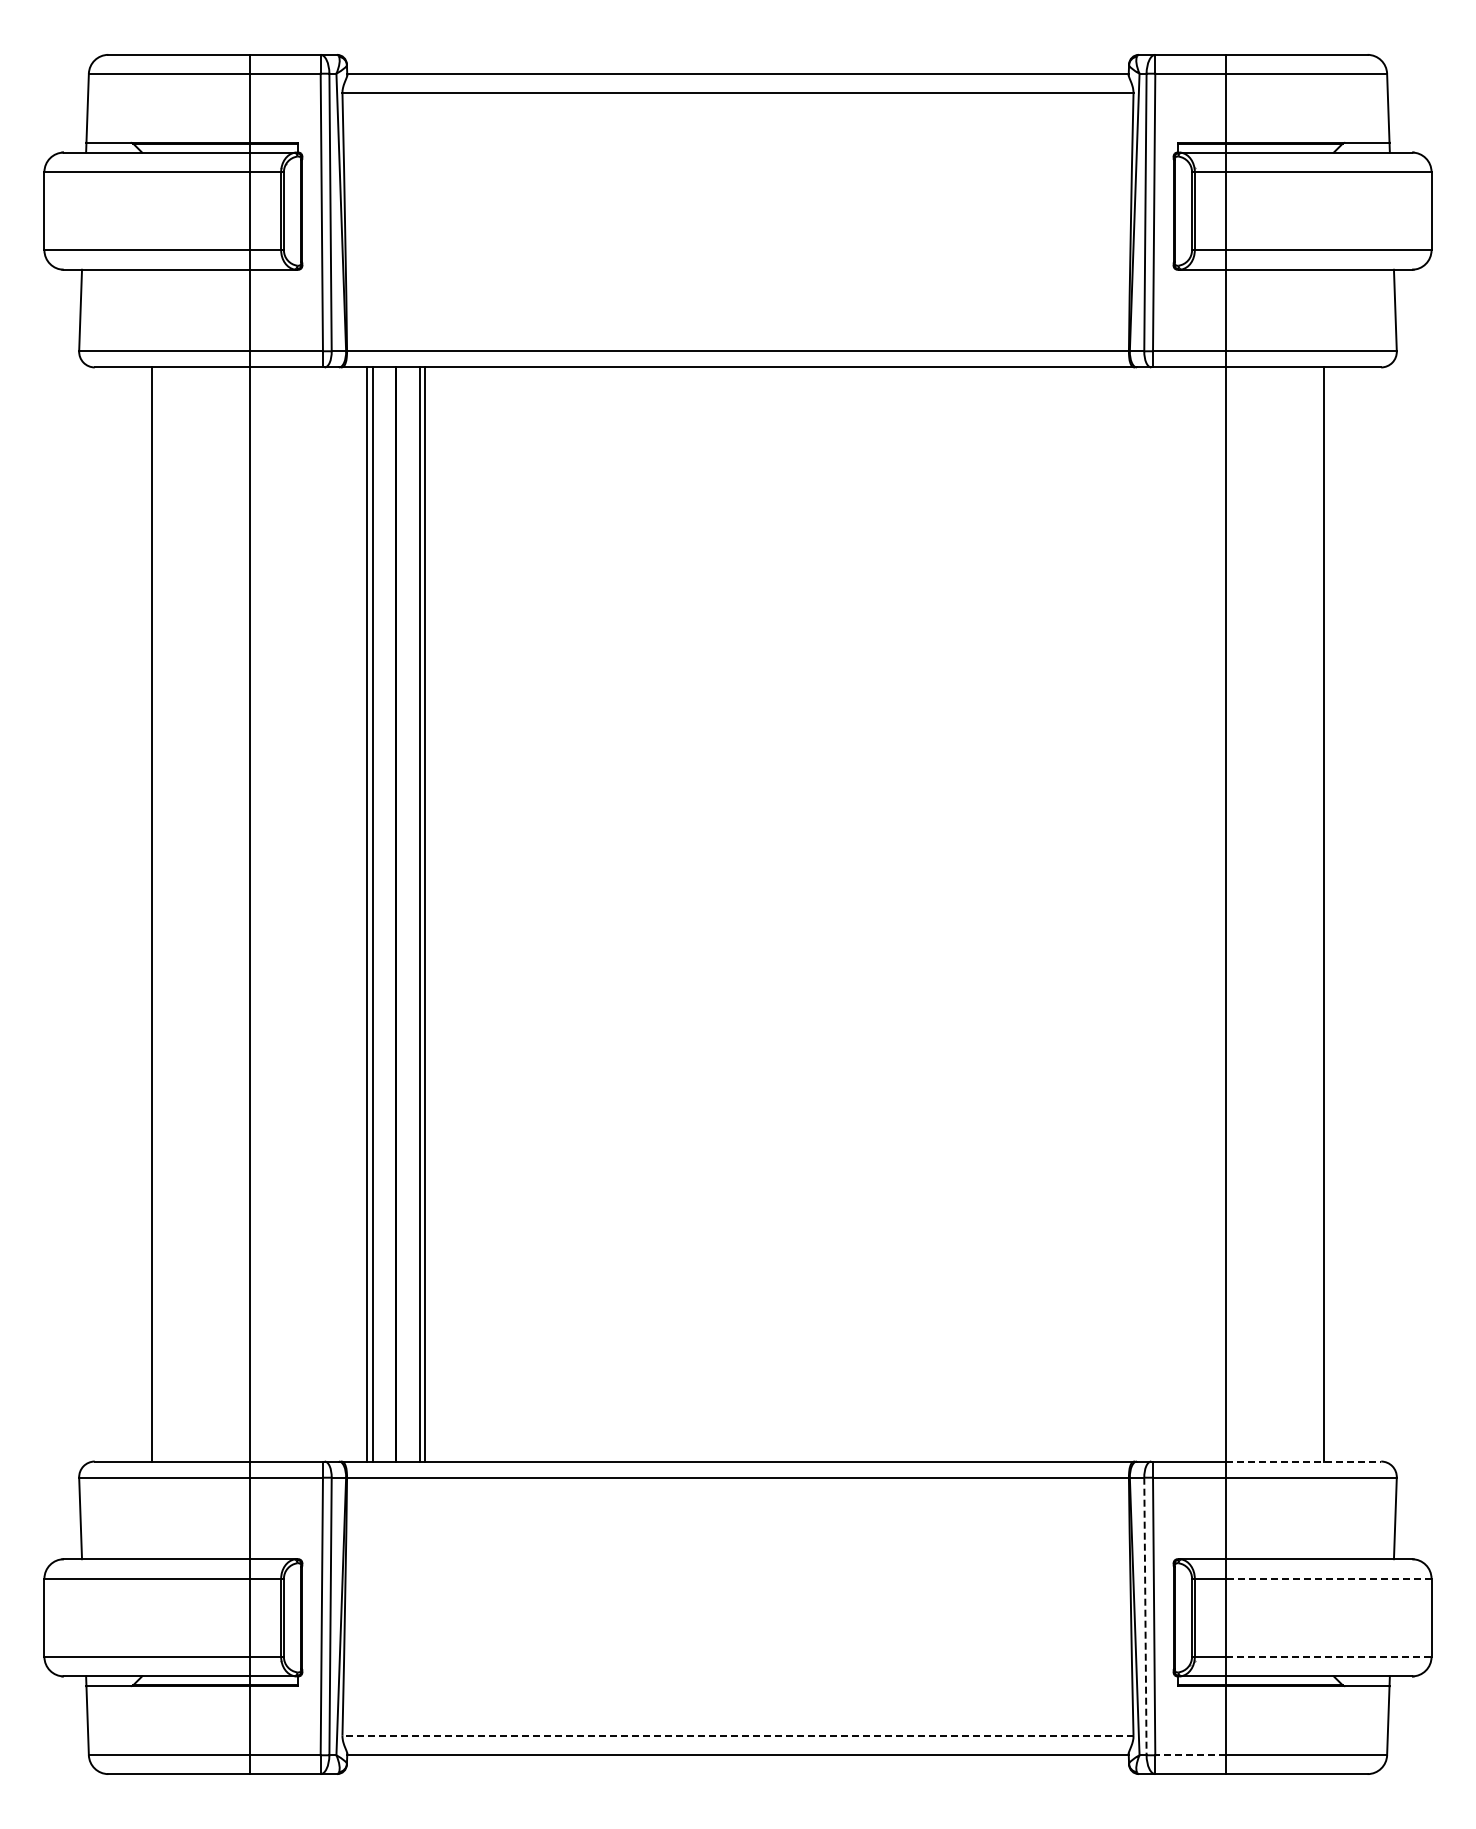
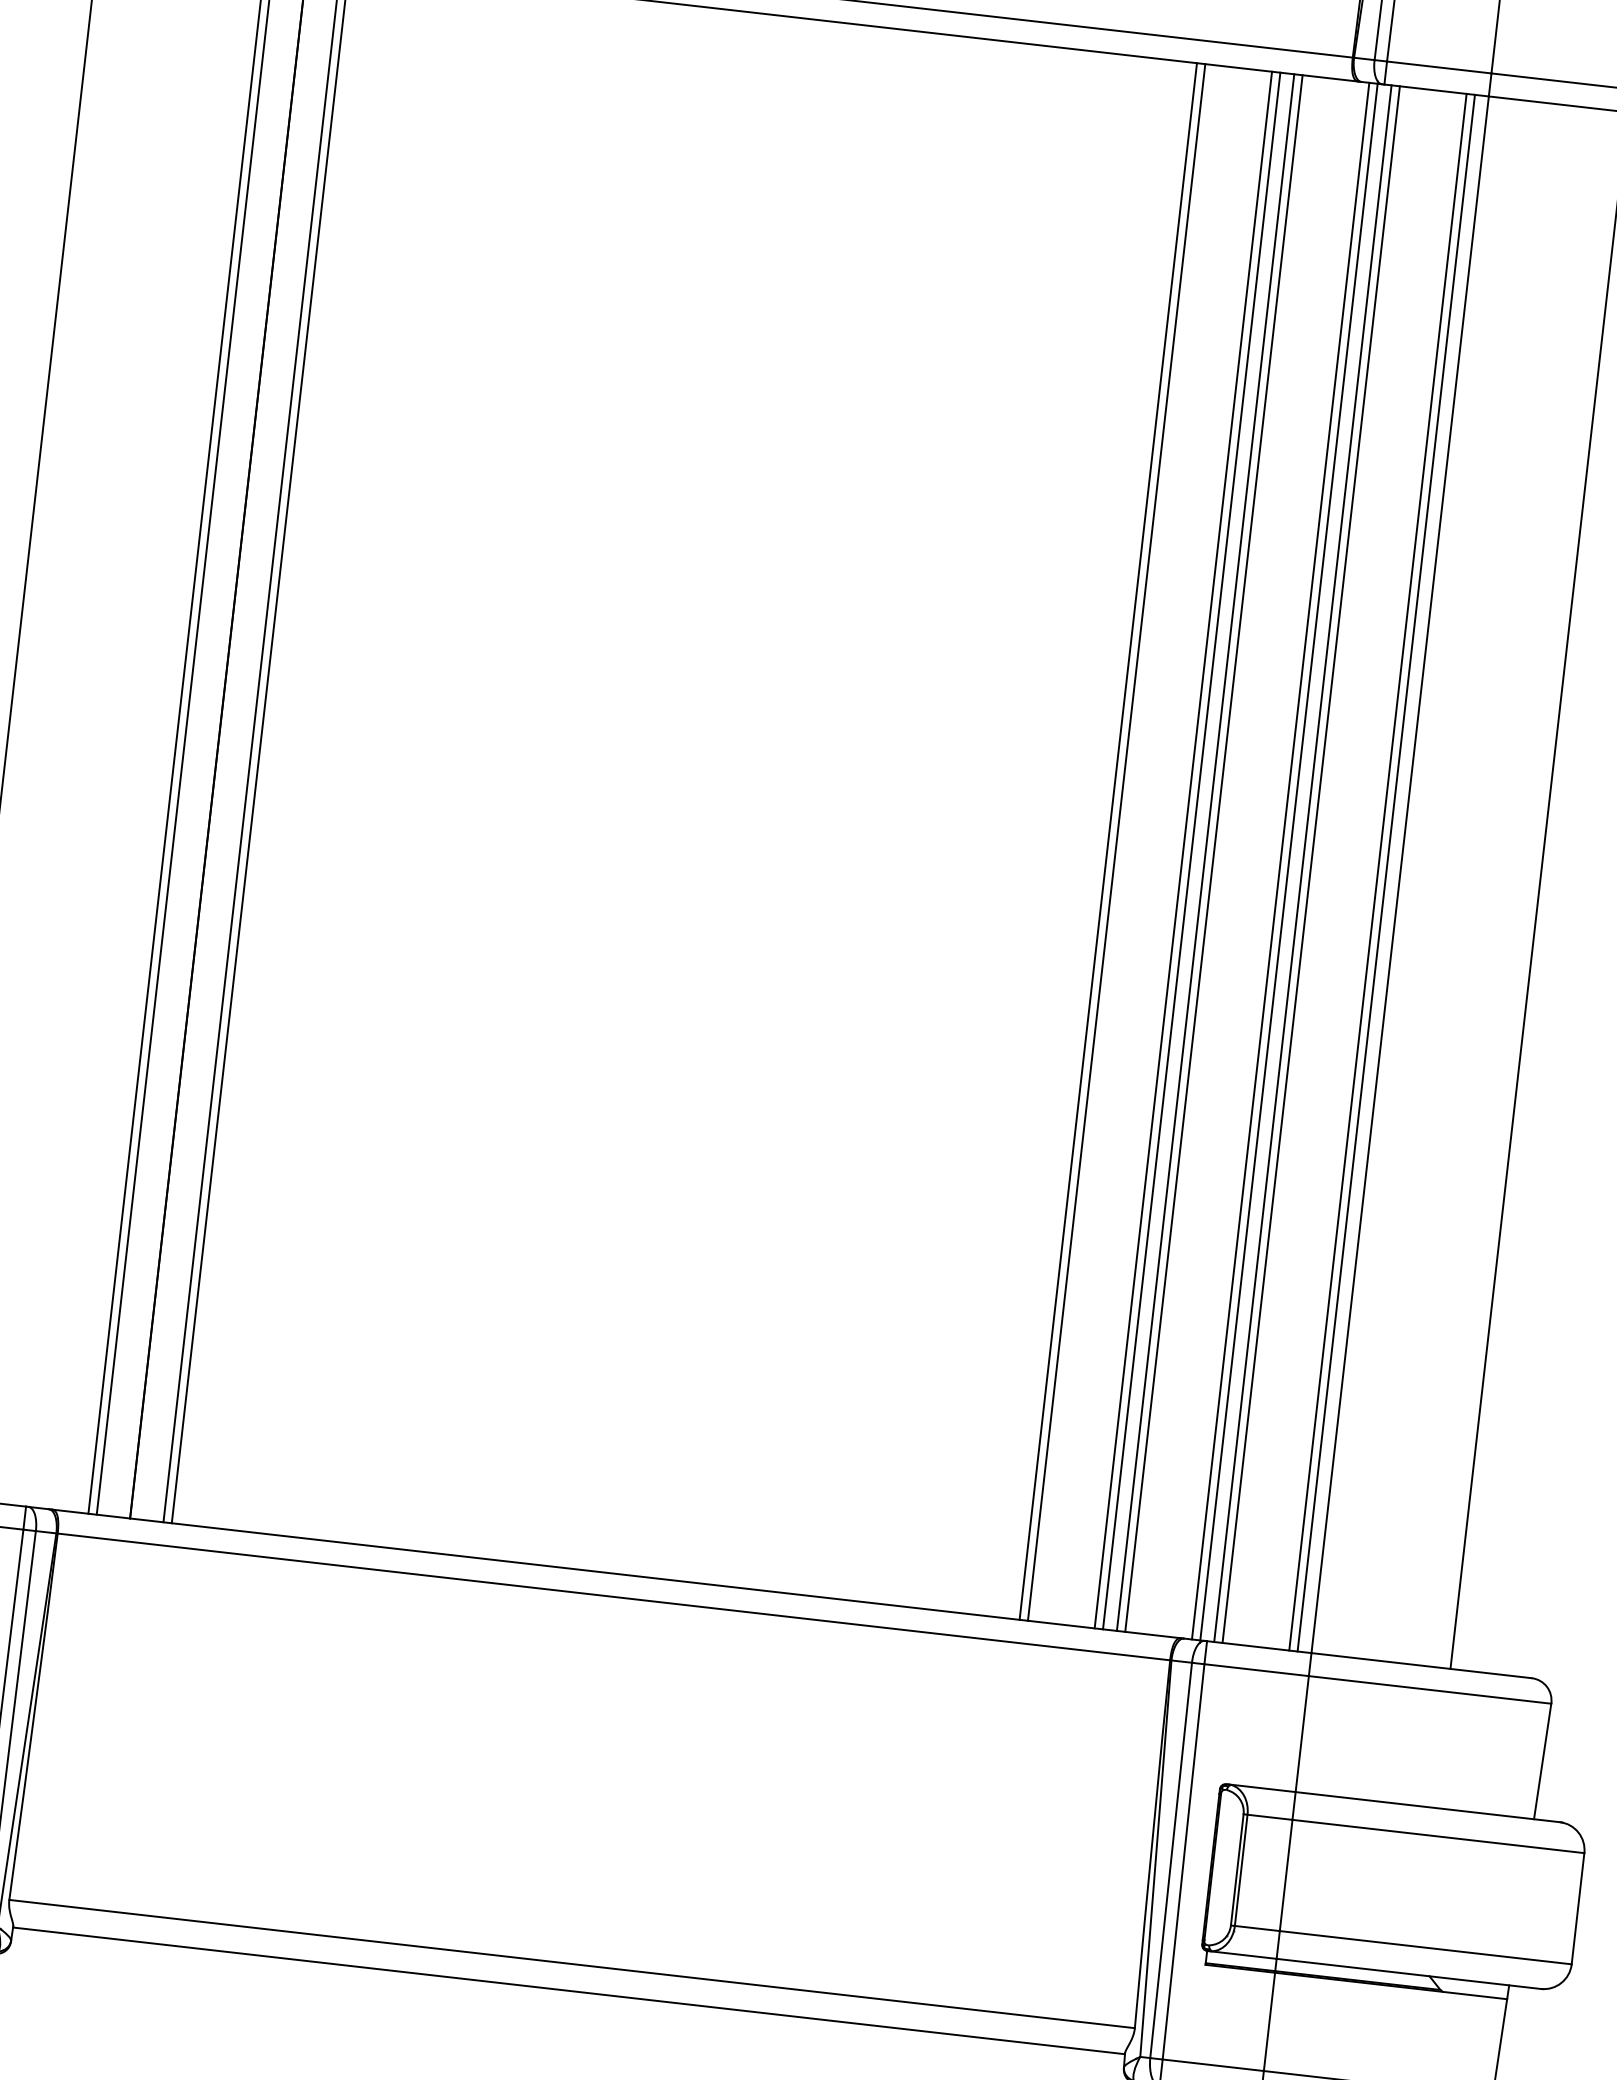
line: (1021, 914) -> (1108, 841), added
line: (1027, 914) -> (1117, 842), added
line: (1074, 914) -> (1184, 850), added
line: (1079, 914) -> (1191, 850), added
line: (1089, 914) -> (1205, 852), added
line: (1095, 914) -> (1213, 853), added
line: (1142, 914) -> (1280, 861), added
line: (1148, 914) -> (1289, 862), added
line: (1158, 914) -> (1303, 863), added
line: (1163, 914) -> (1310, 864), added
line: (1210, 914) -> (1377, 872), added
line: (1216, 914) -> (1386, 873), added
line: (1304, 1461) -> (1422, 1665), dashed -> solid
line: (1328, 1578) -> (1437, 1836), dashed -> solid
line: (1145, 1616) -> (1171, 1860), dashed -> solid
line: (1328, 1656) -> (1425, 1947), dashed -> solid
line: (738, 1735) -> (572, 1963), dashed -> solid
line: (1190, 1755) -> (1212, 2065), dashed -> solid

